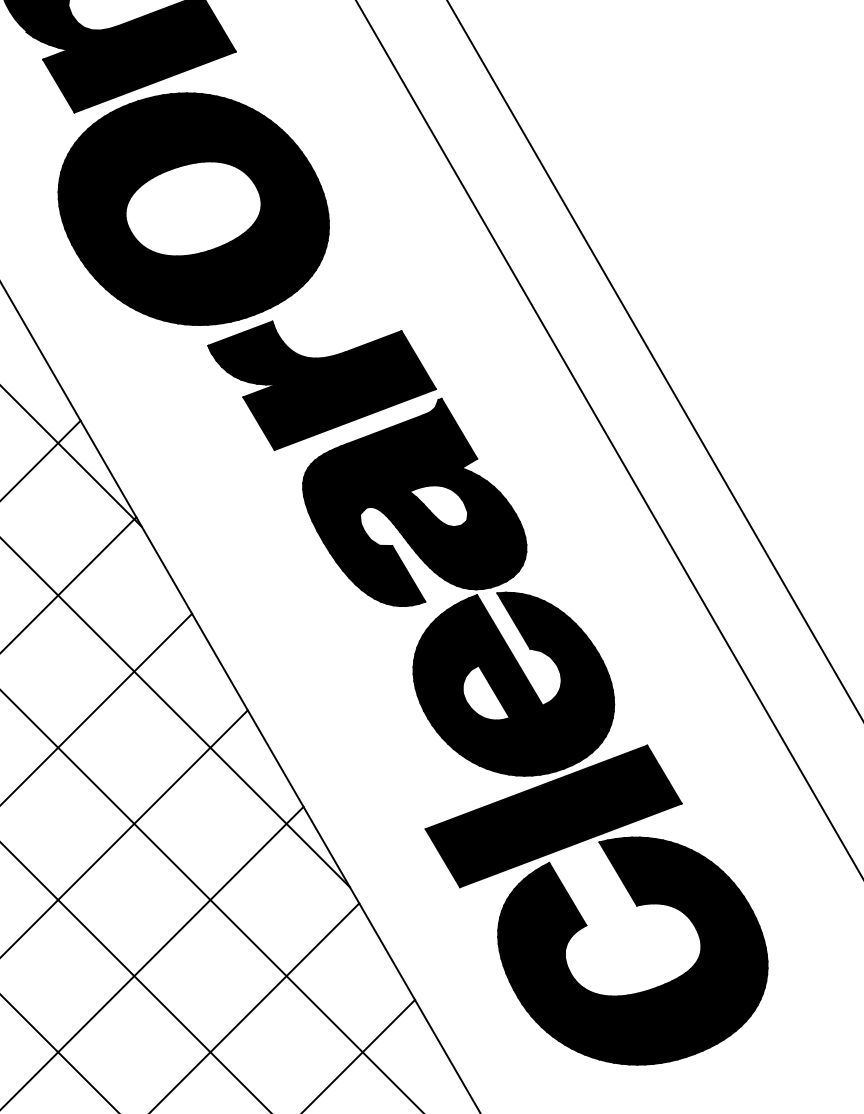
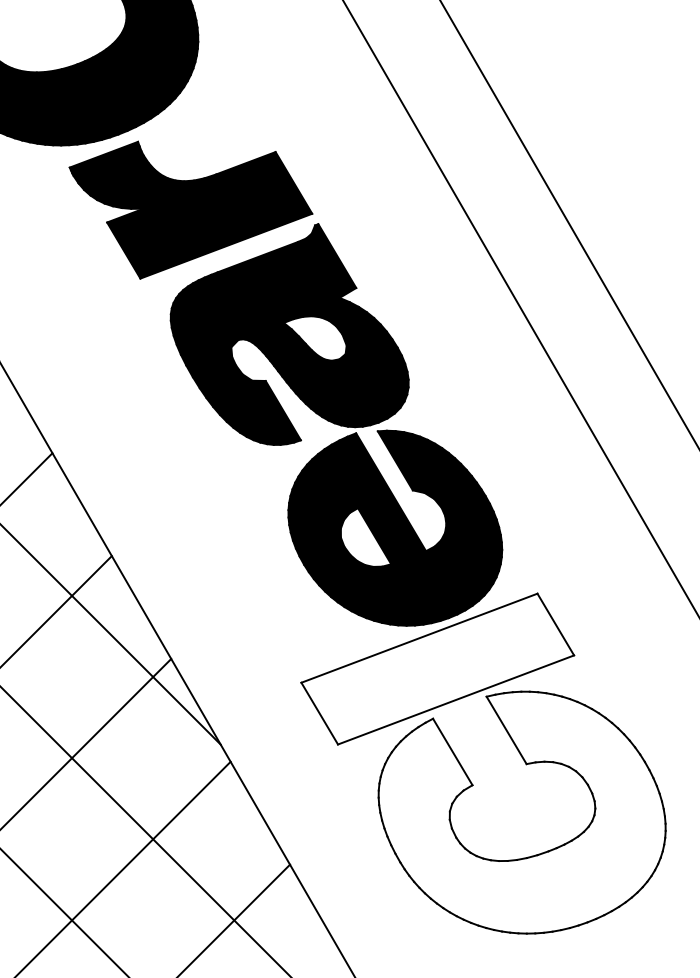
fill: (553, 816) -> (437, 669), removed
fill: (632, 950) -> (521, 811), removed

